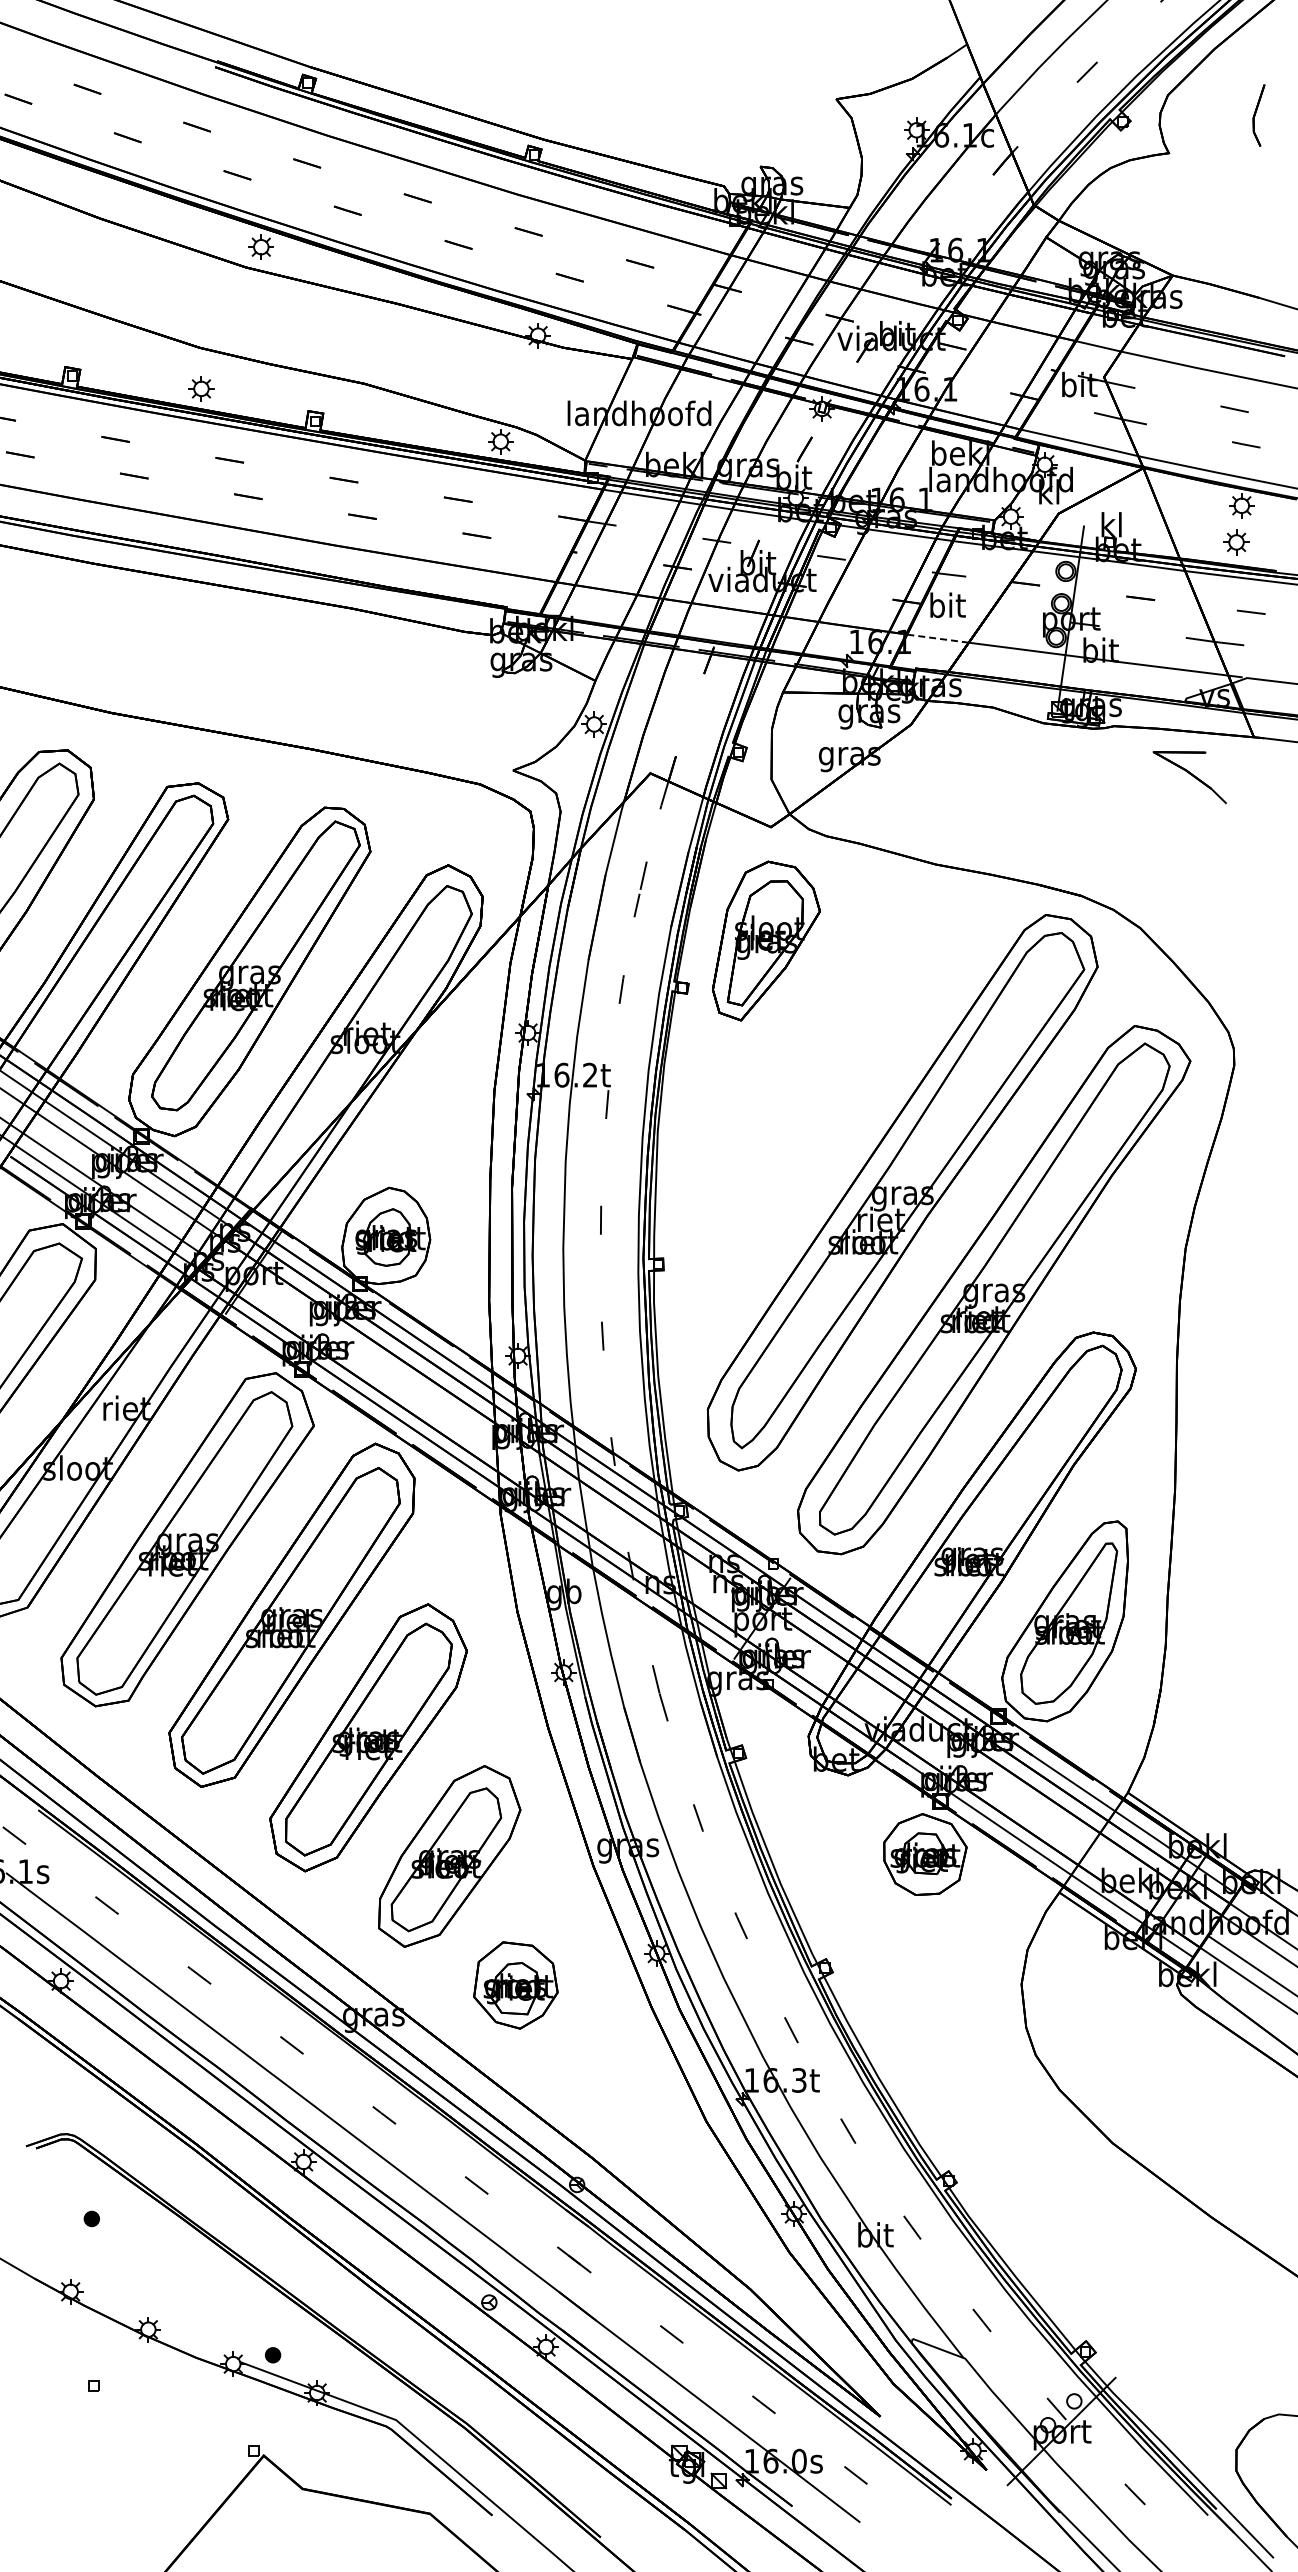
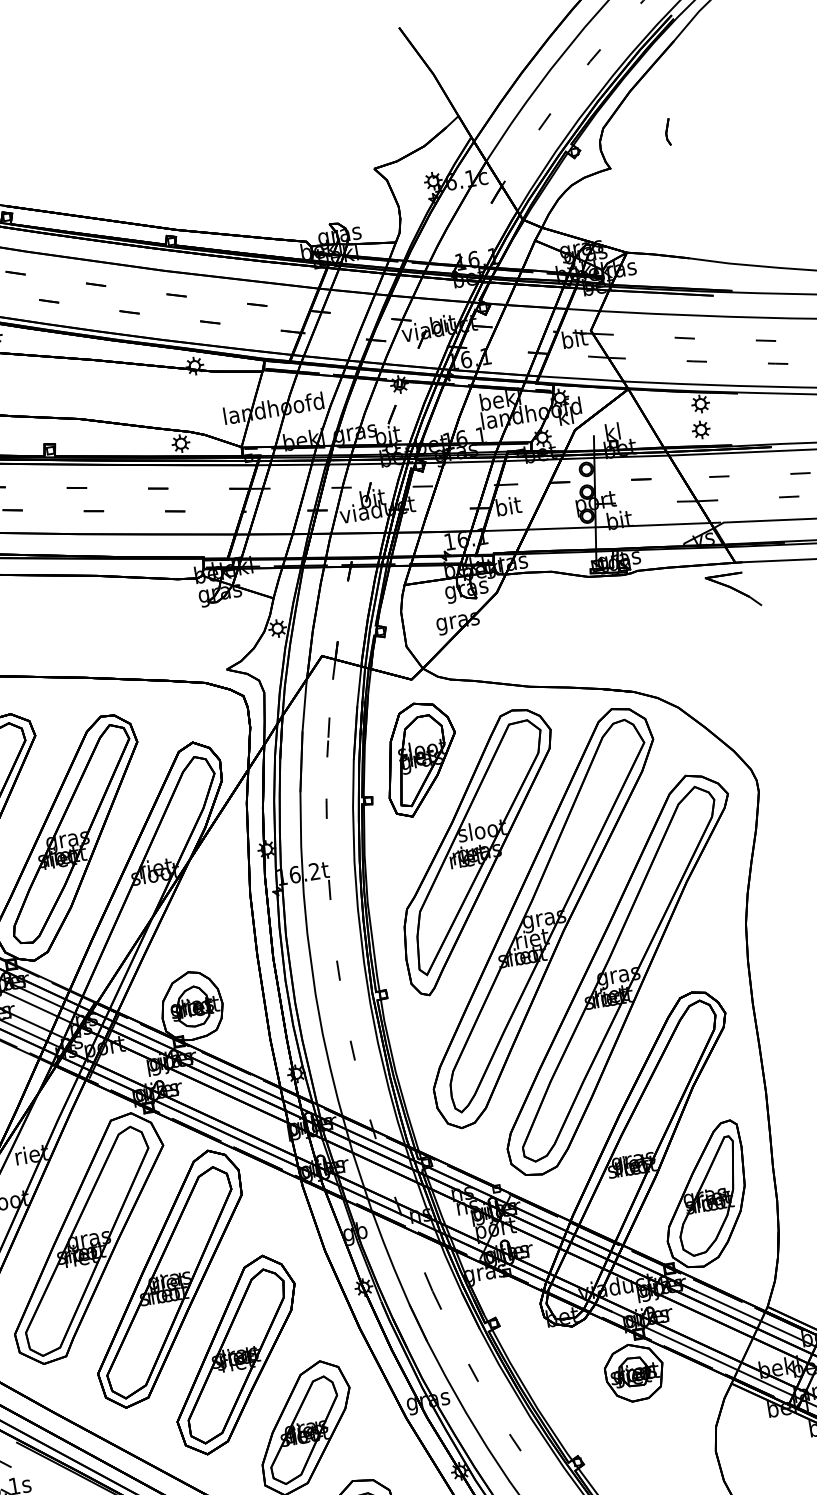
part: (1258, 114) -> (667, 131), size x0.62
line: (937, 638) -> (505, 530), dashed -> solid
part: (1189, 777) -> (733, 591), moved
part: (827, 1084) -> (479, 851), added

